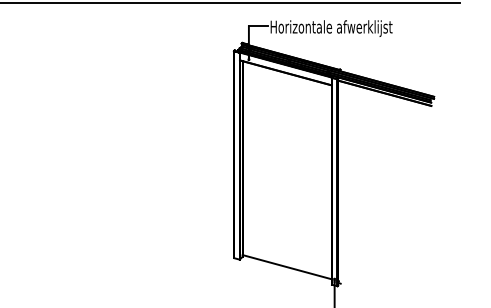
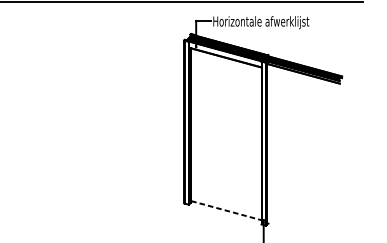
line: (287, 267) -> (226, 210), solid -> dashed

